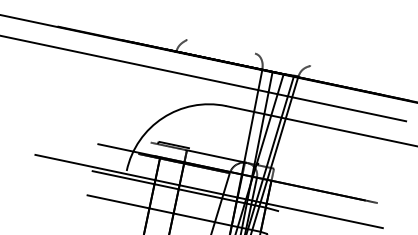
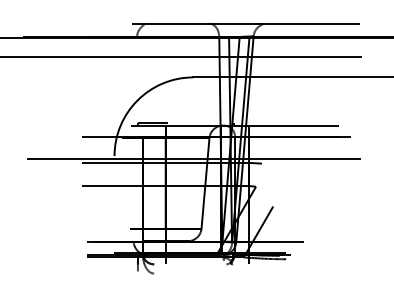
line: (293, 61) -> (246, 23), added
line: (321, 178) -> (294, 125), added

